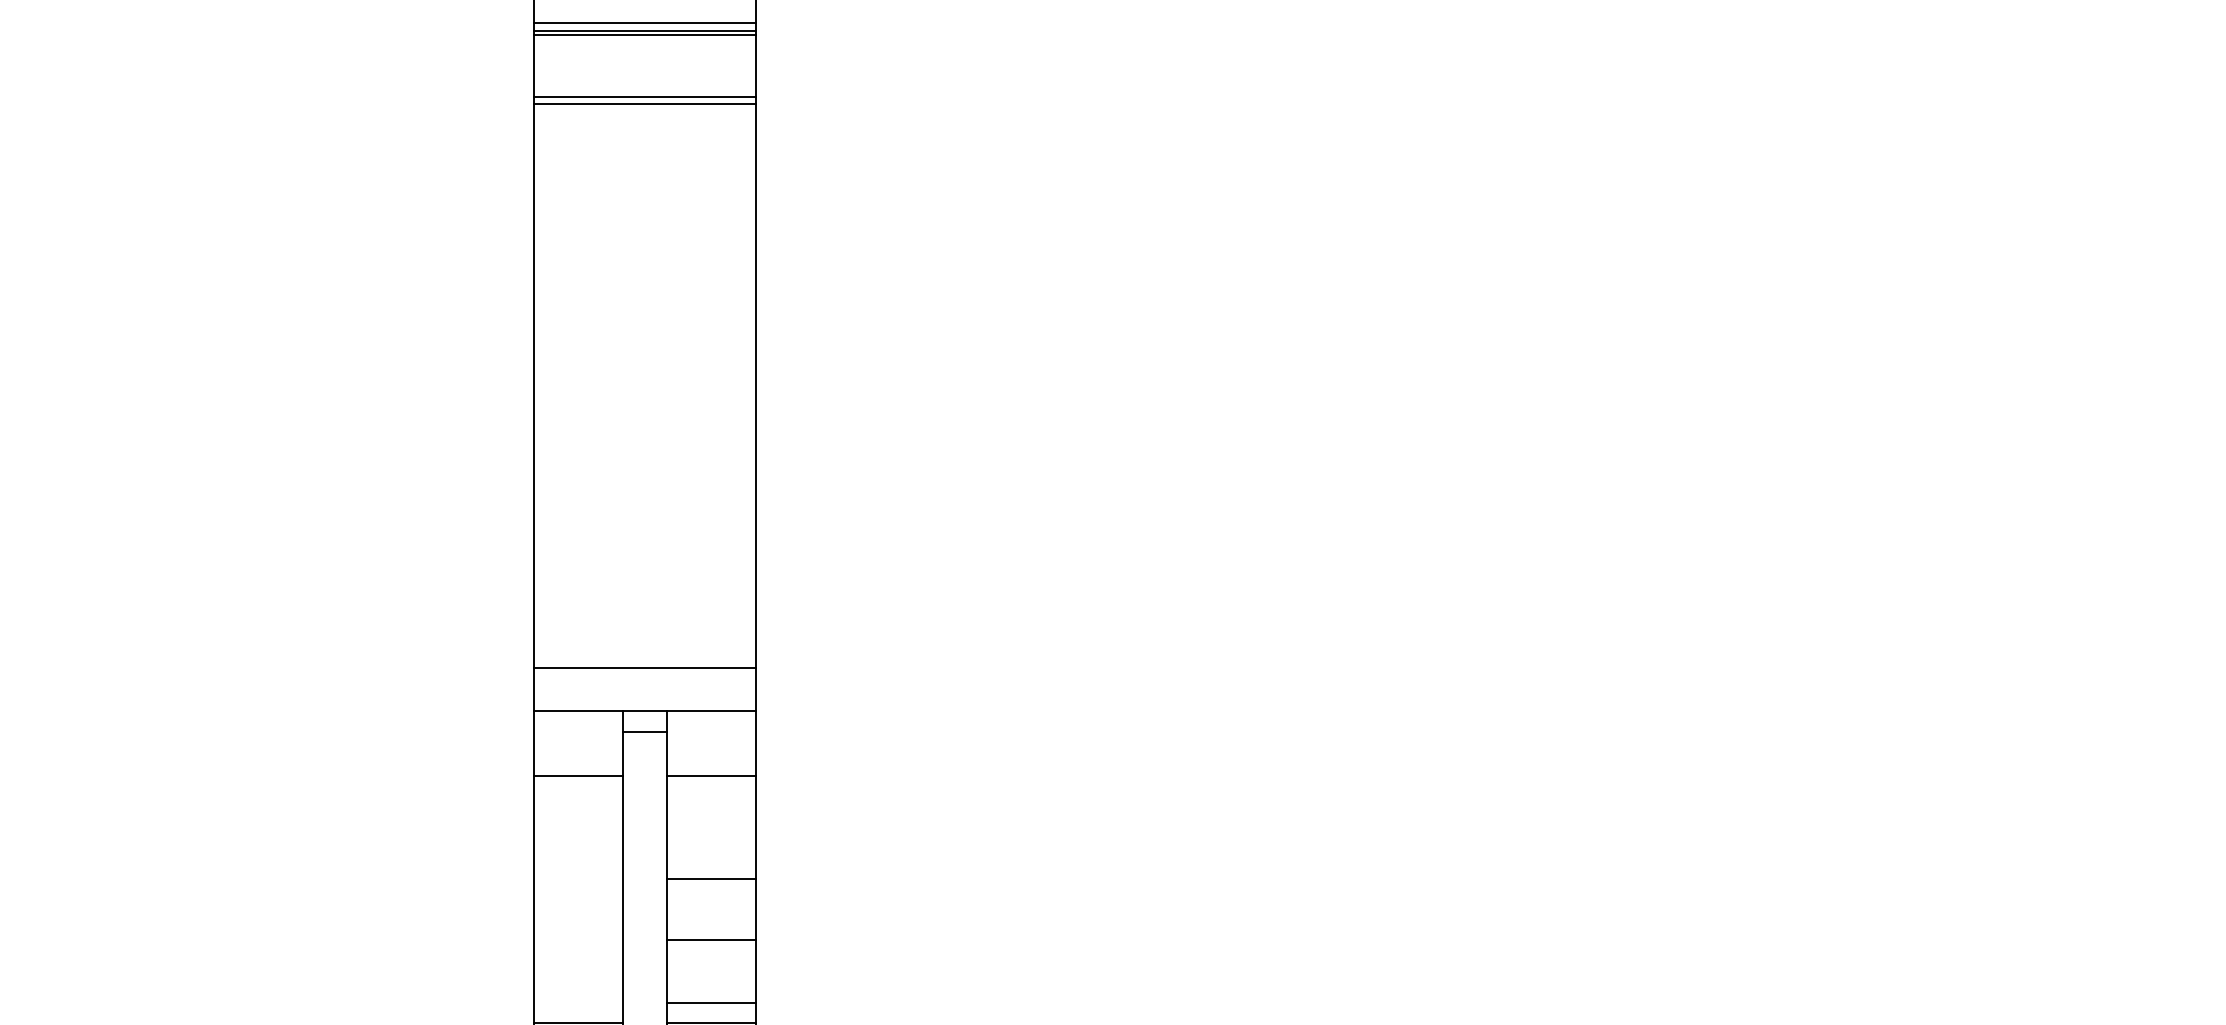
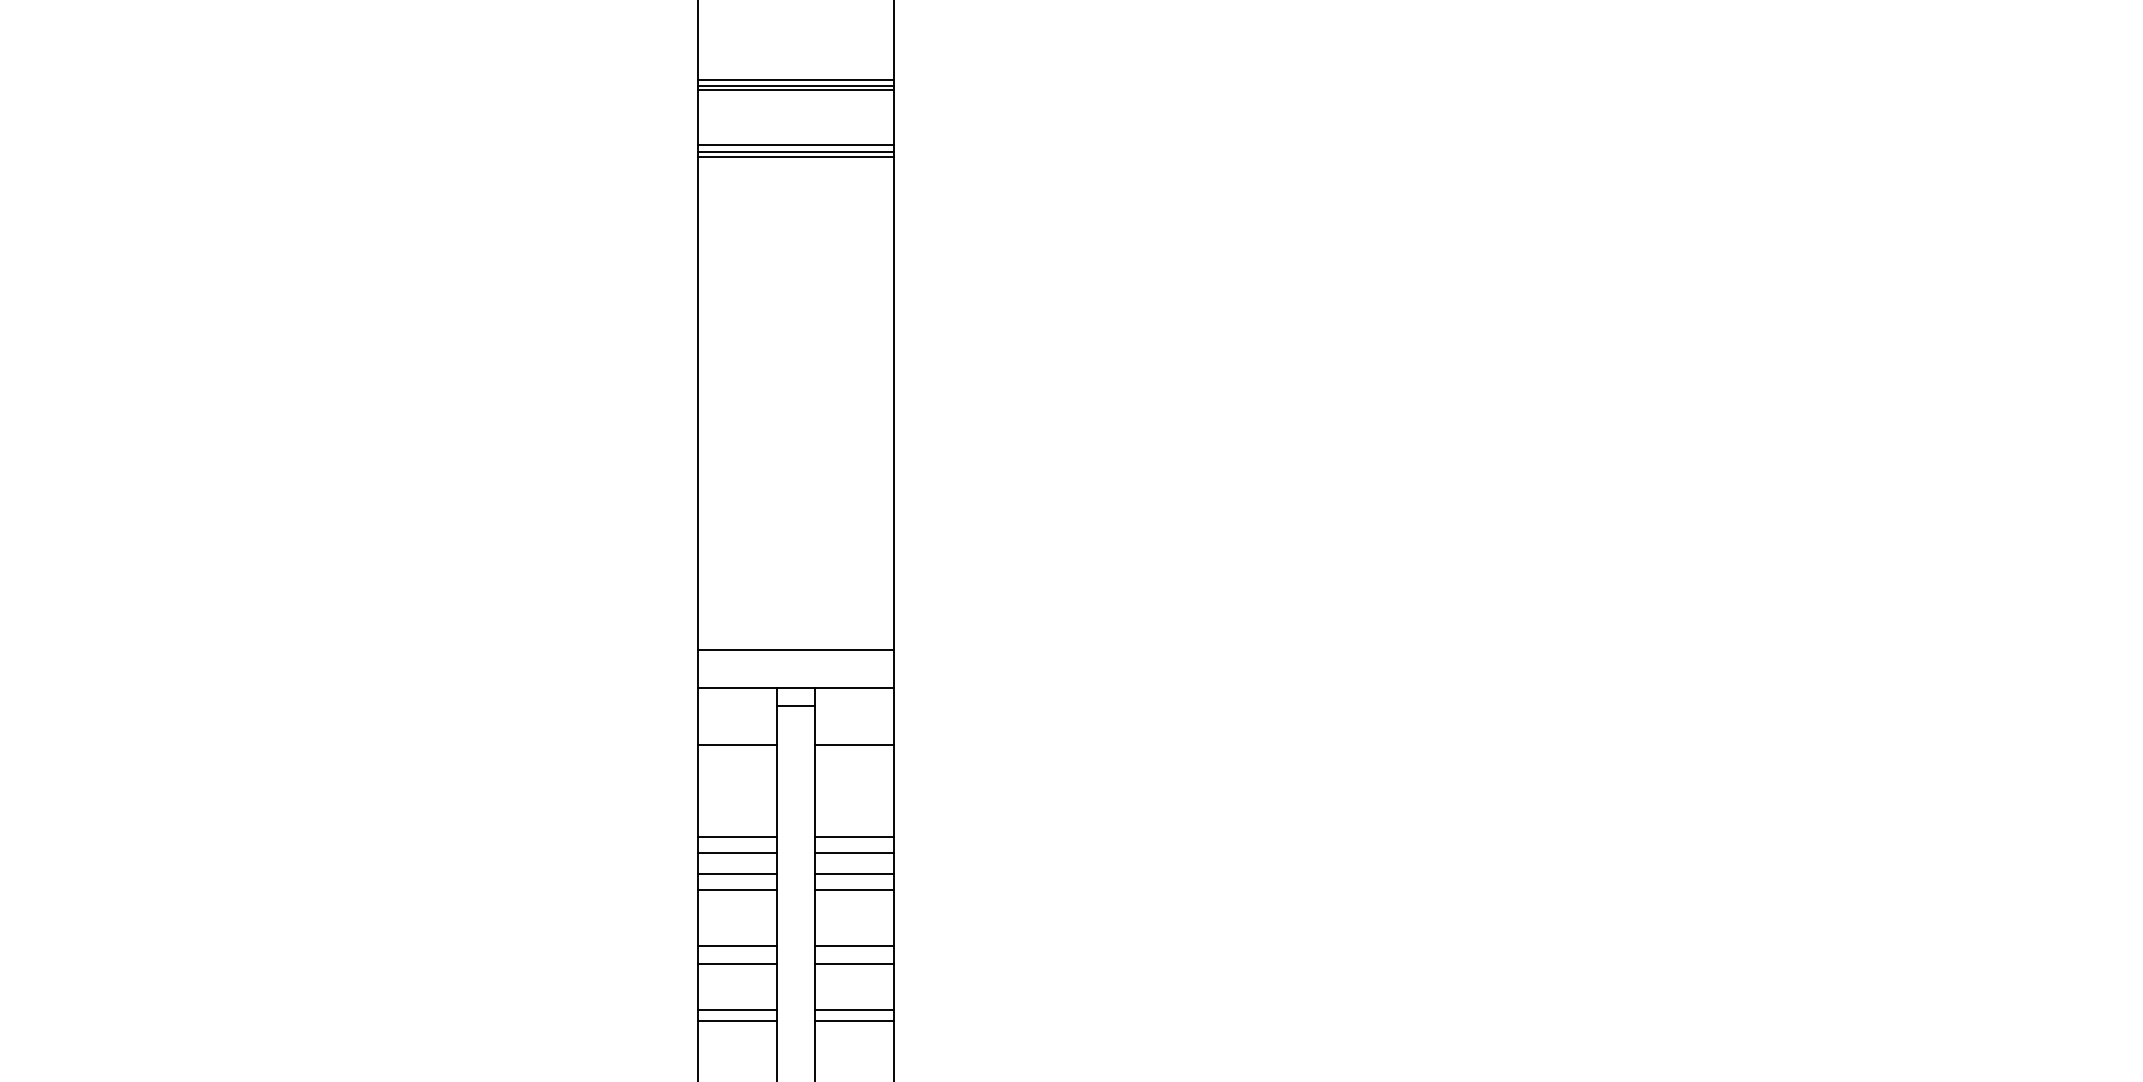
line: (644, 110) -> (795, 156), added
line: (577, 879) -> (736, 836), added
line: (577, 897) -> (736, 852), added
line: (711, 897) -> (854, 852), added
line: (577, 922) -> (736, 874), added
line: (711, 922) -> (854, 874), added
line: (577, 940) -> (736, 890), added
line: (577, 1003) -> (736, 946), added

